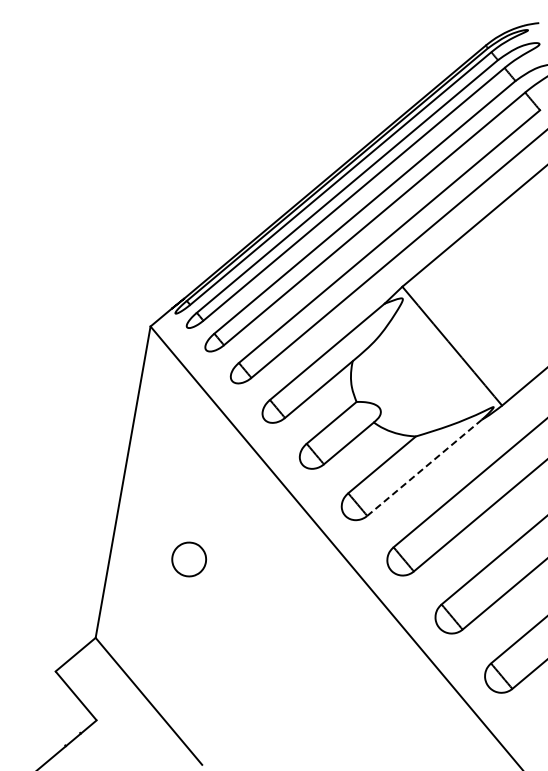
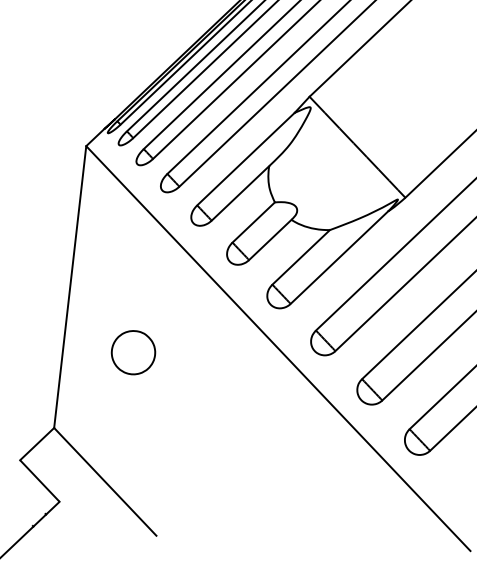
line: (424, 467) -> (339, 257), dashed -> solid
part: (189, 559) -> (133, 352), size x1.43

